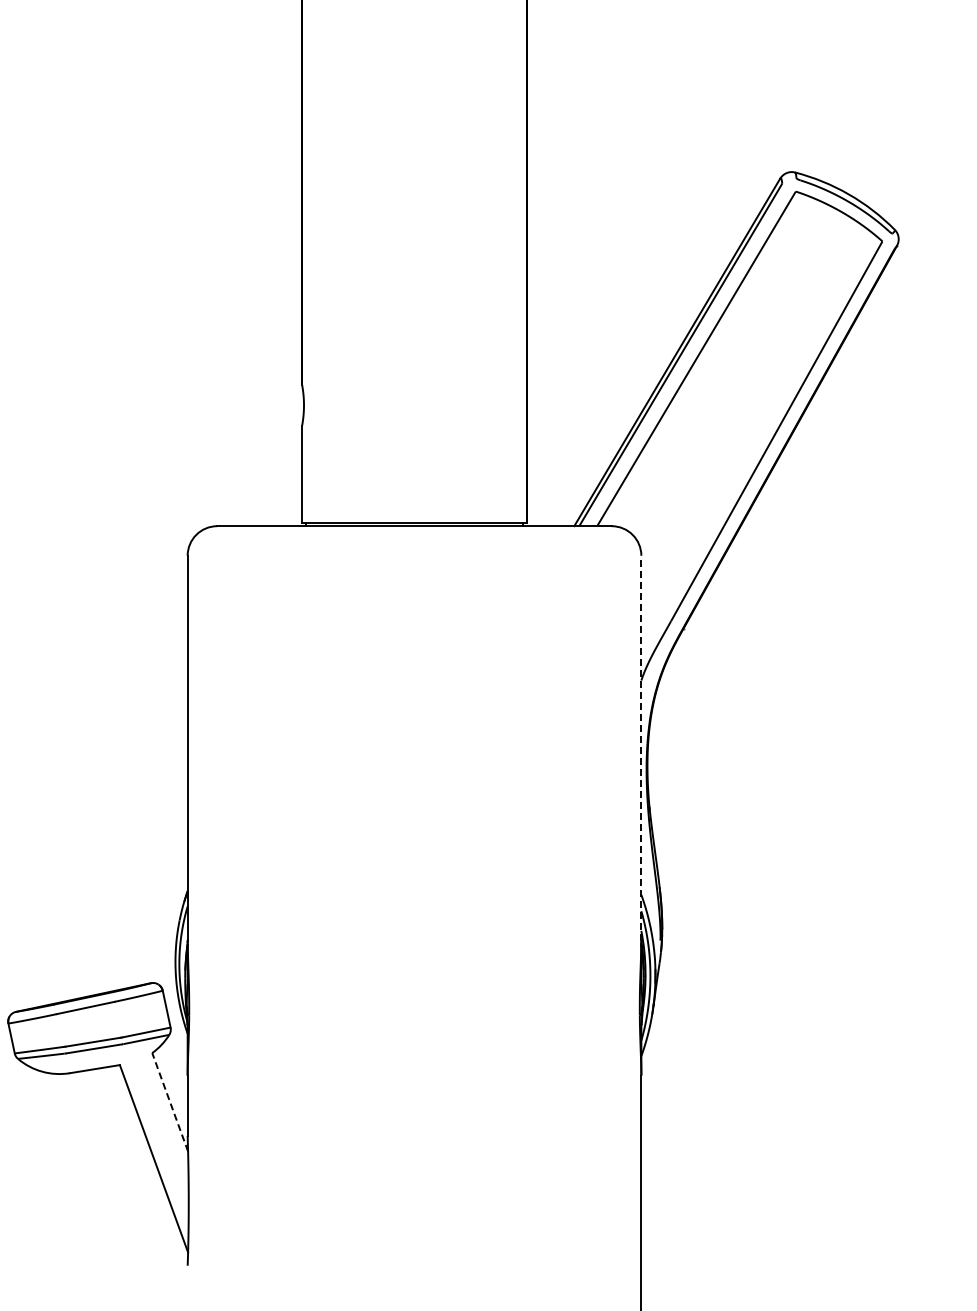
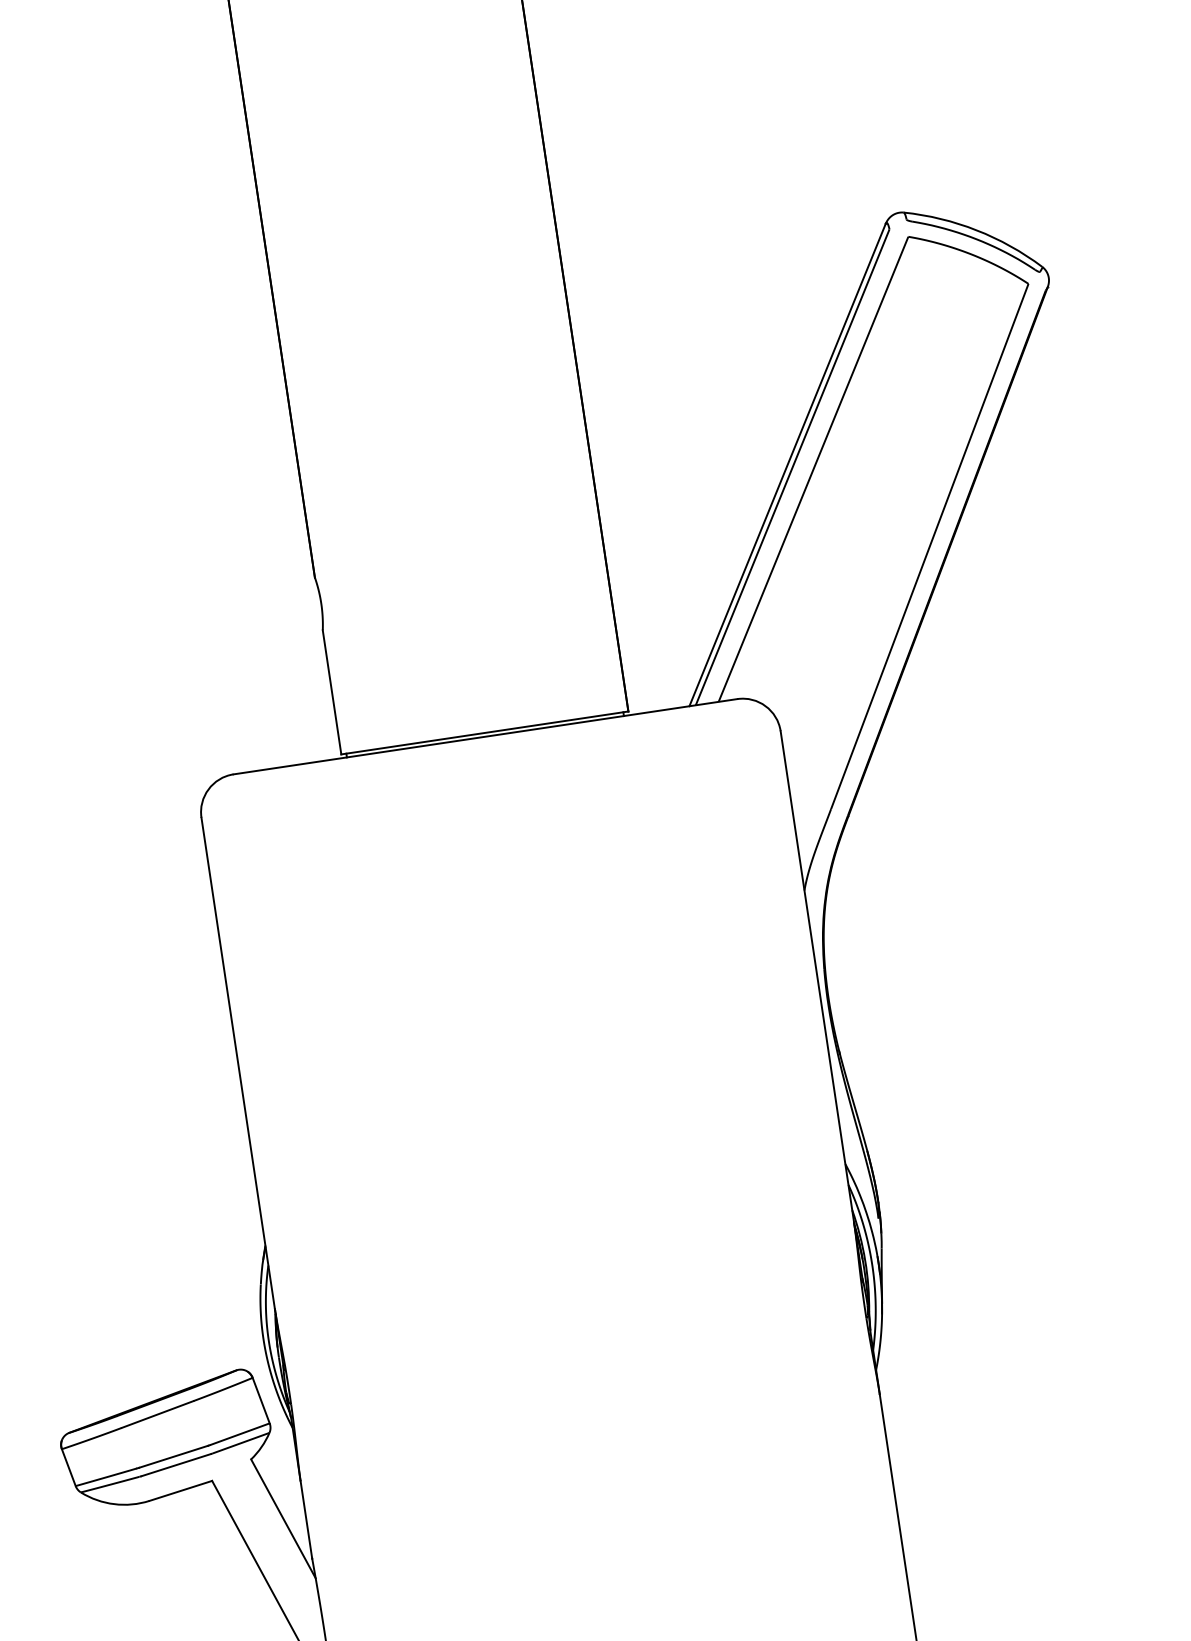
line: (641, 747) -> (817, 975), dashed -> solid
line: (170, 1101) -> (283, 1517), dashed -> solid

